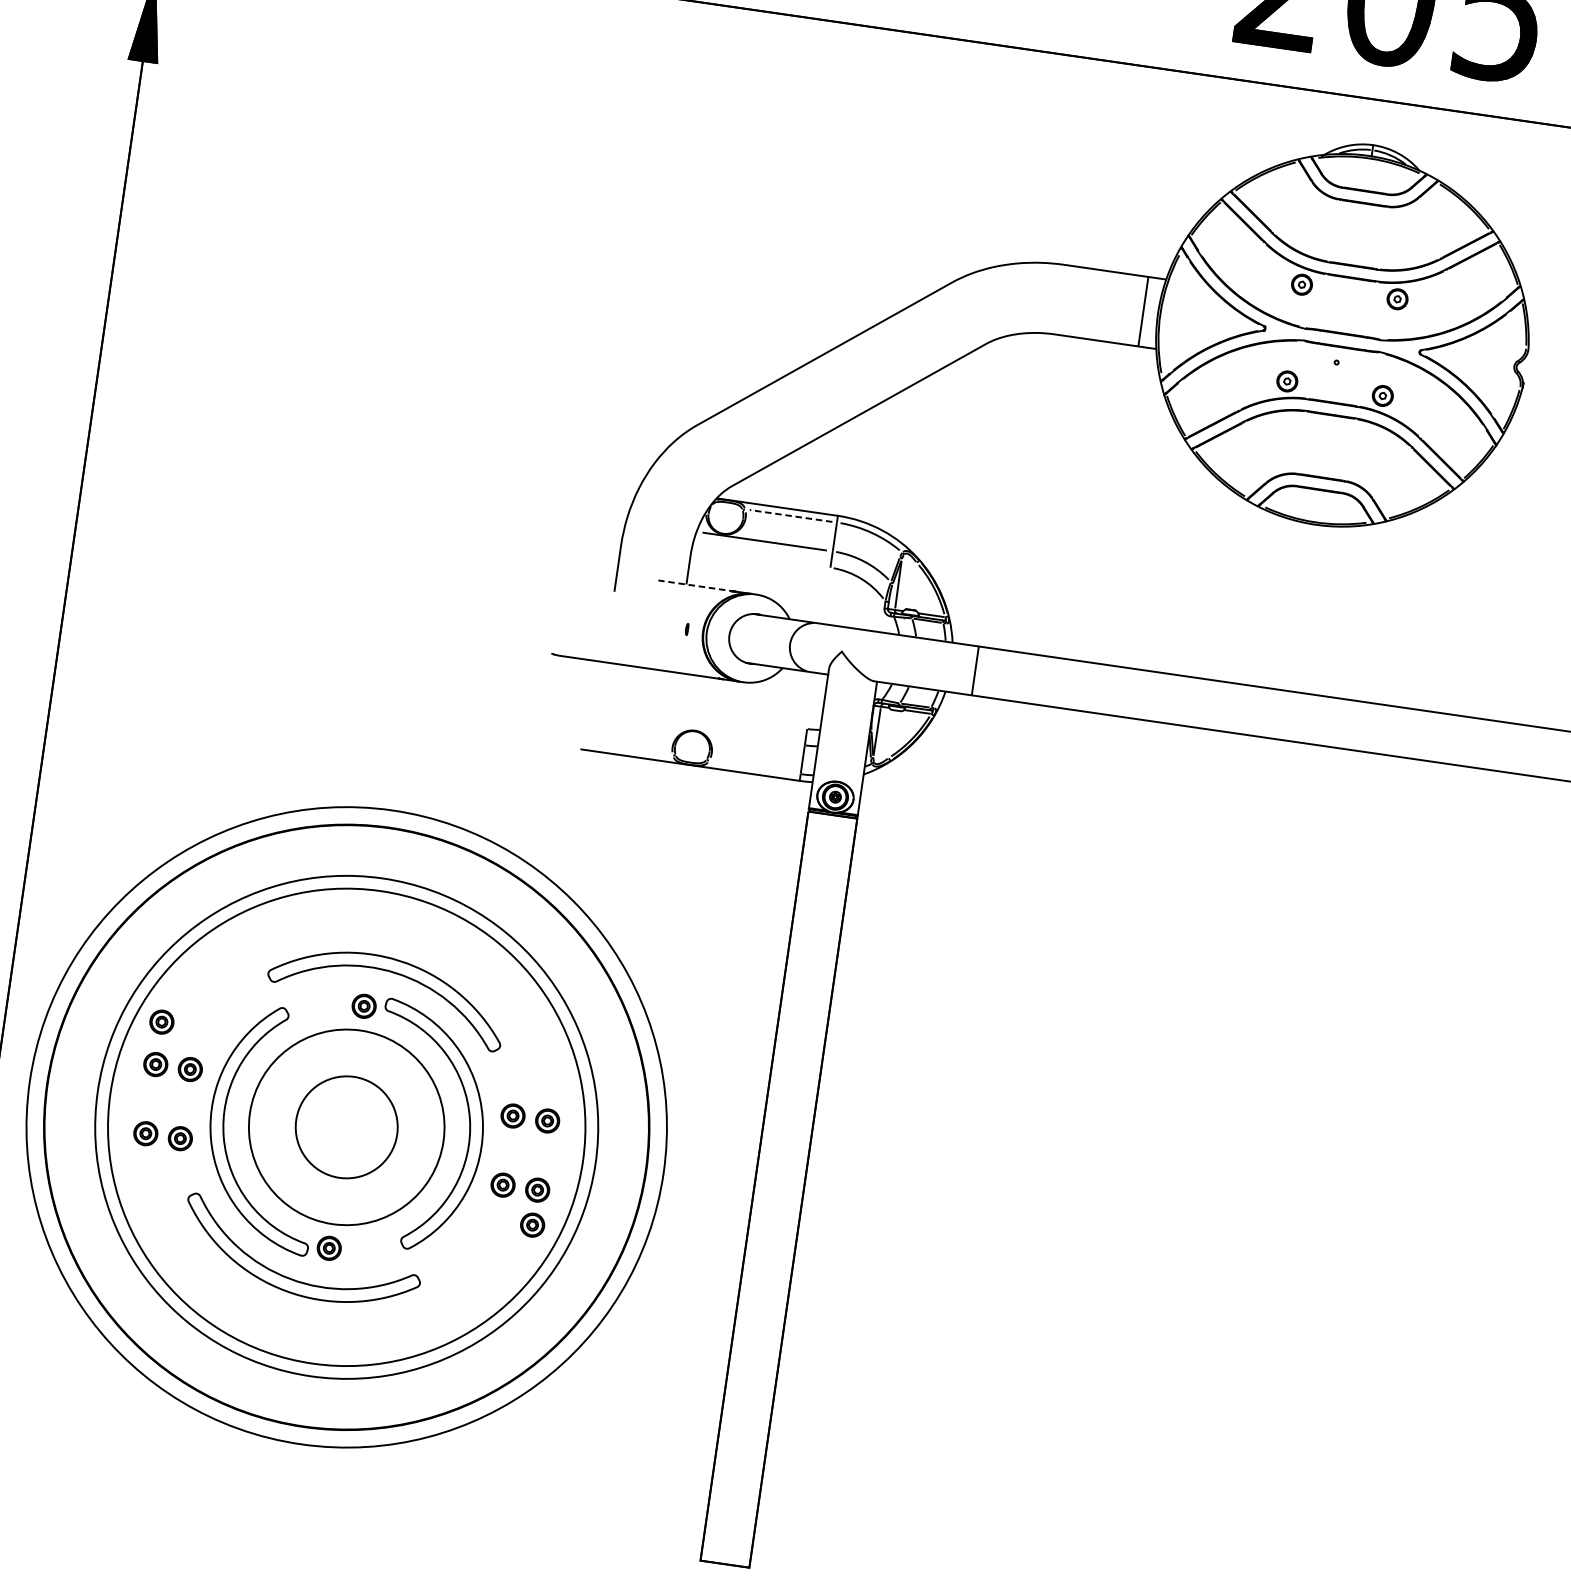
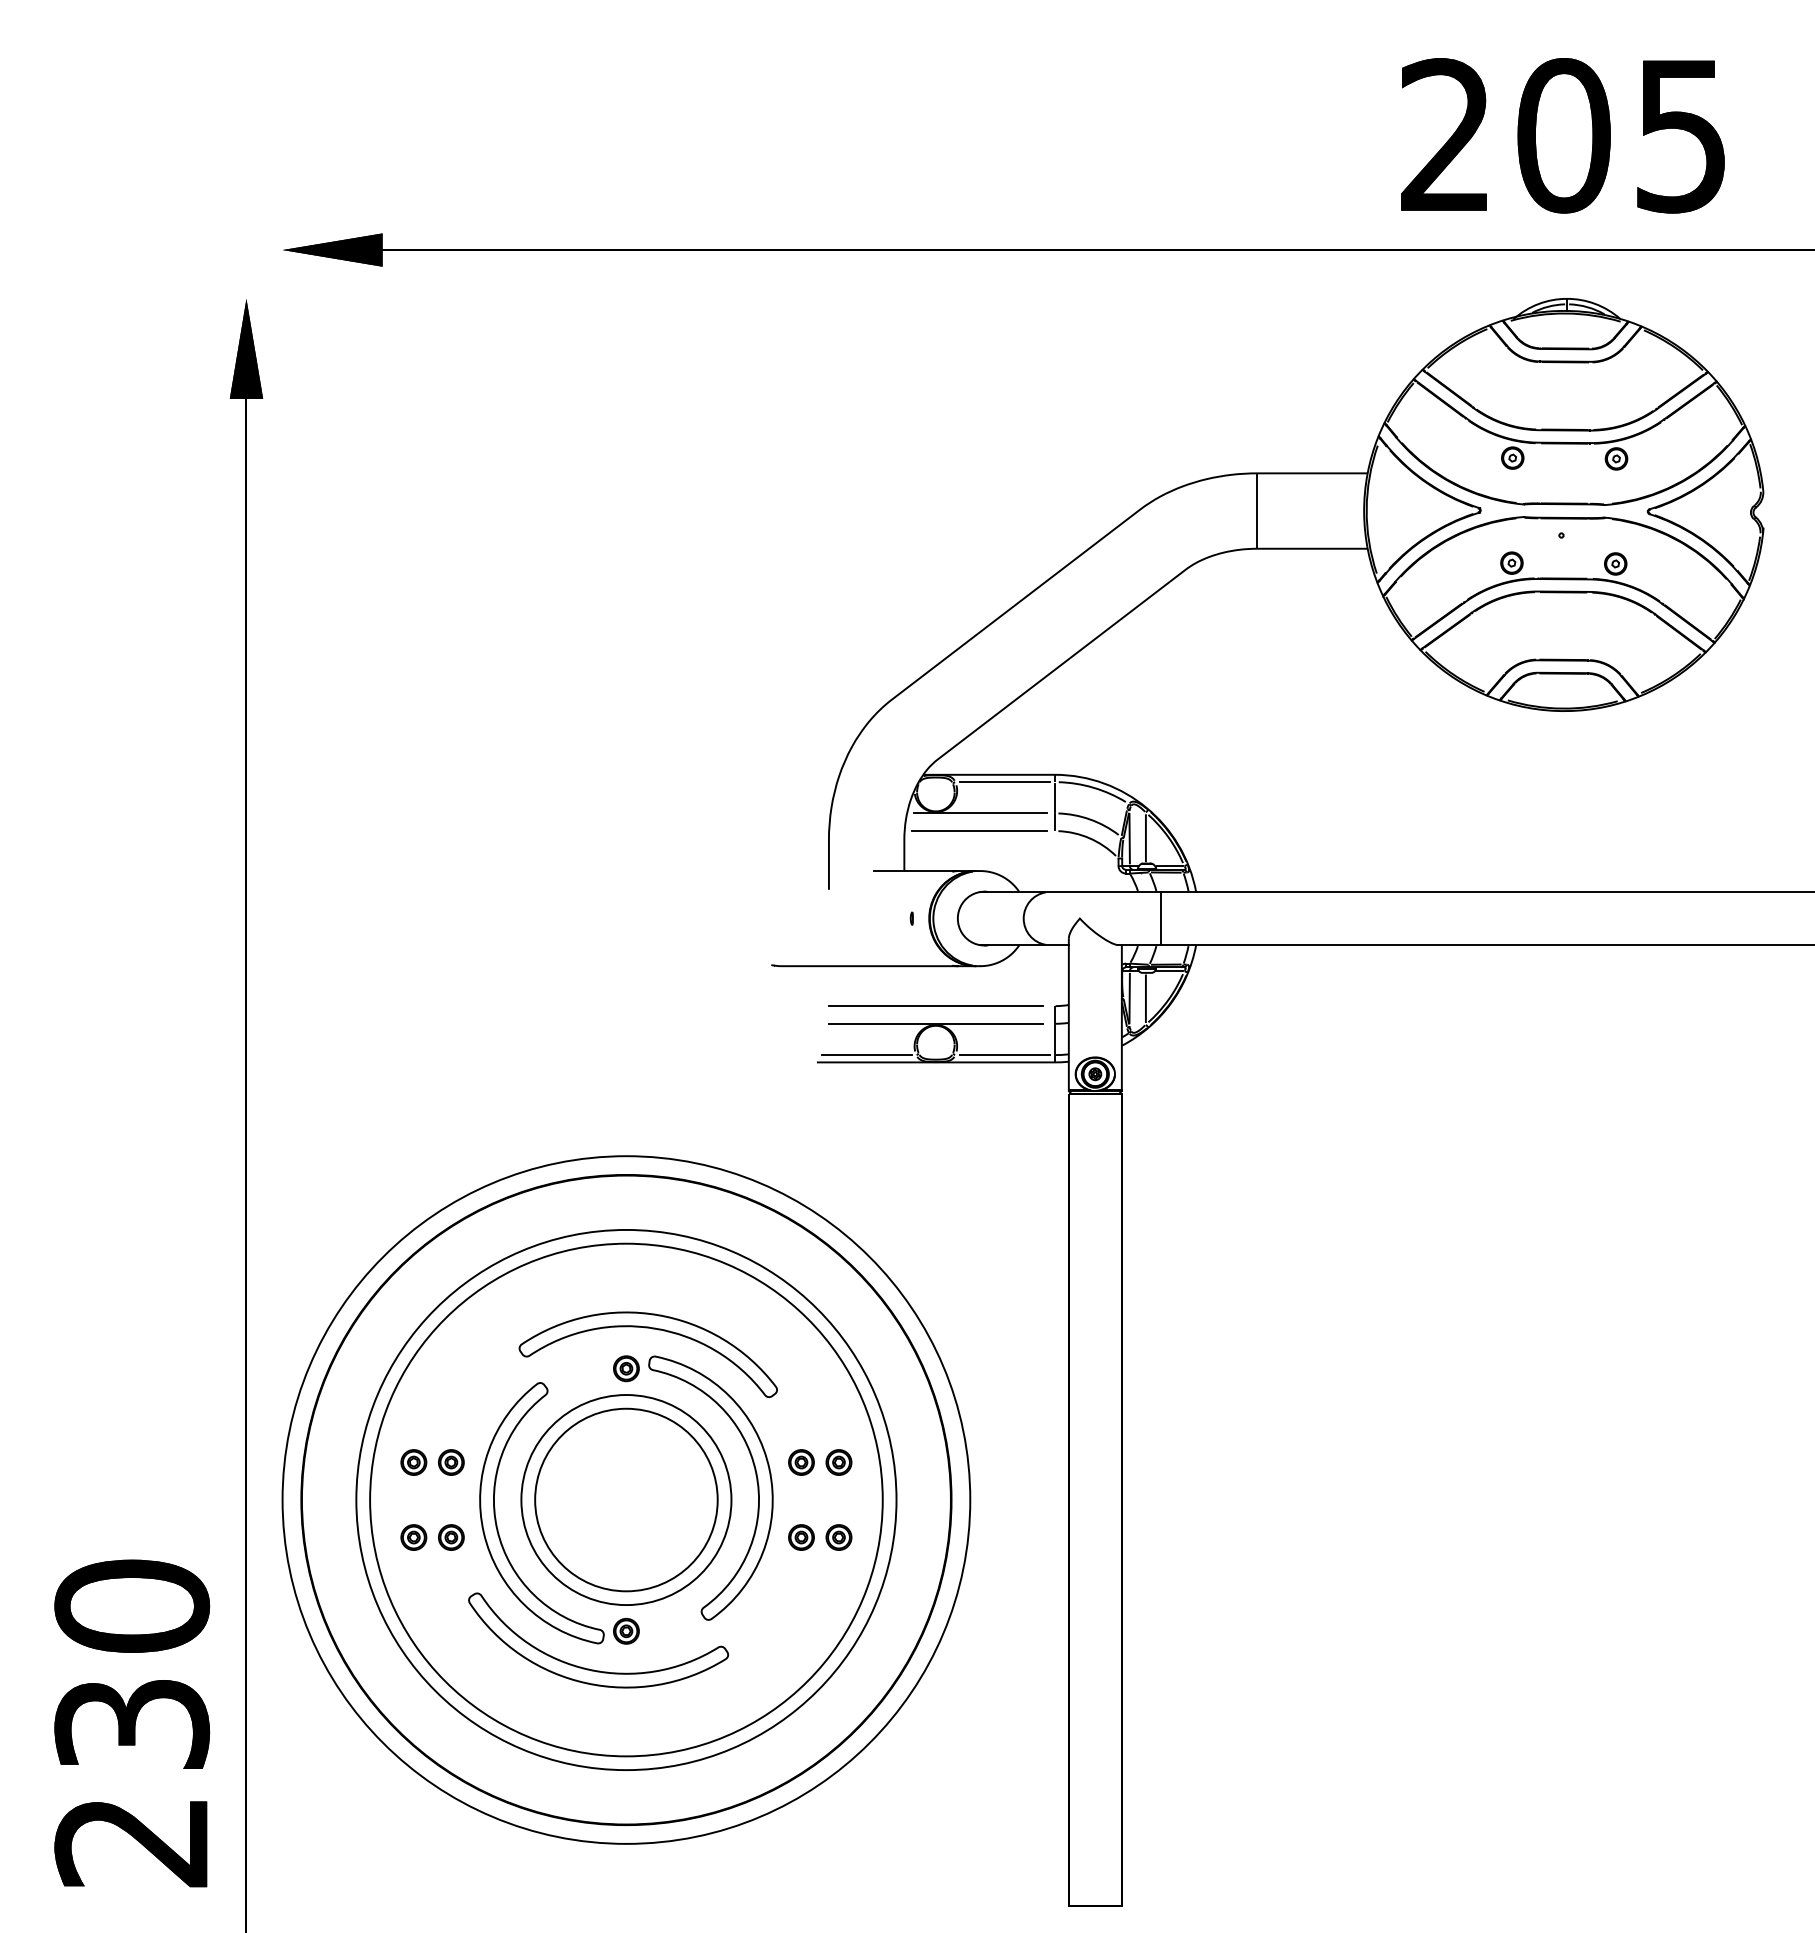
line: (1143, 311) -> (1257, 510), moved
line: (791, 516) -> (1005, 782), dashed -> solid
line: (760, 558) -> (979, 831), added
line: (696, 586) -> (915, 871), dashed -> solid
line: (913, 586) -> (1145, 838), added
line: (975, 670) -> (1160, 918), moved
line: (697, 713) -> (935, 1006), added
line: (694, 729) -> (935, 1023), added
line: (891, 734) -> (1145, 998), added
line: (627, 749) -> (866, 1055), added
line: (754, 767) -> (1004, 1055), added
part: (161, 1022) -> (413, 1416), removed
circle: (346, 1126) -> (626, 1499), size x1.67
part: (532, 1225) -> (838, 1575), removed

